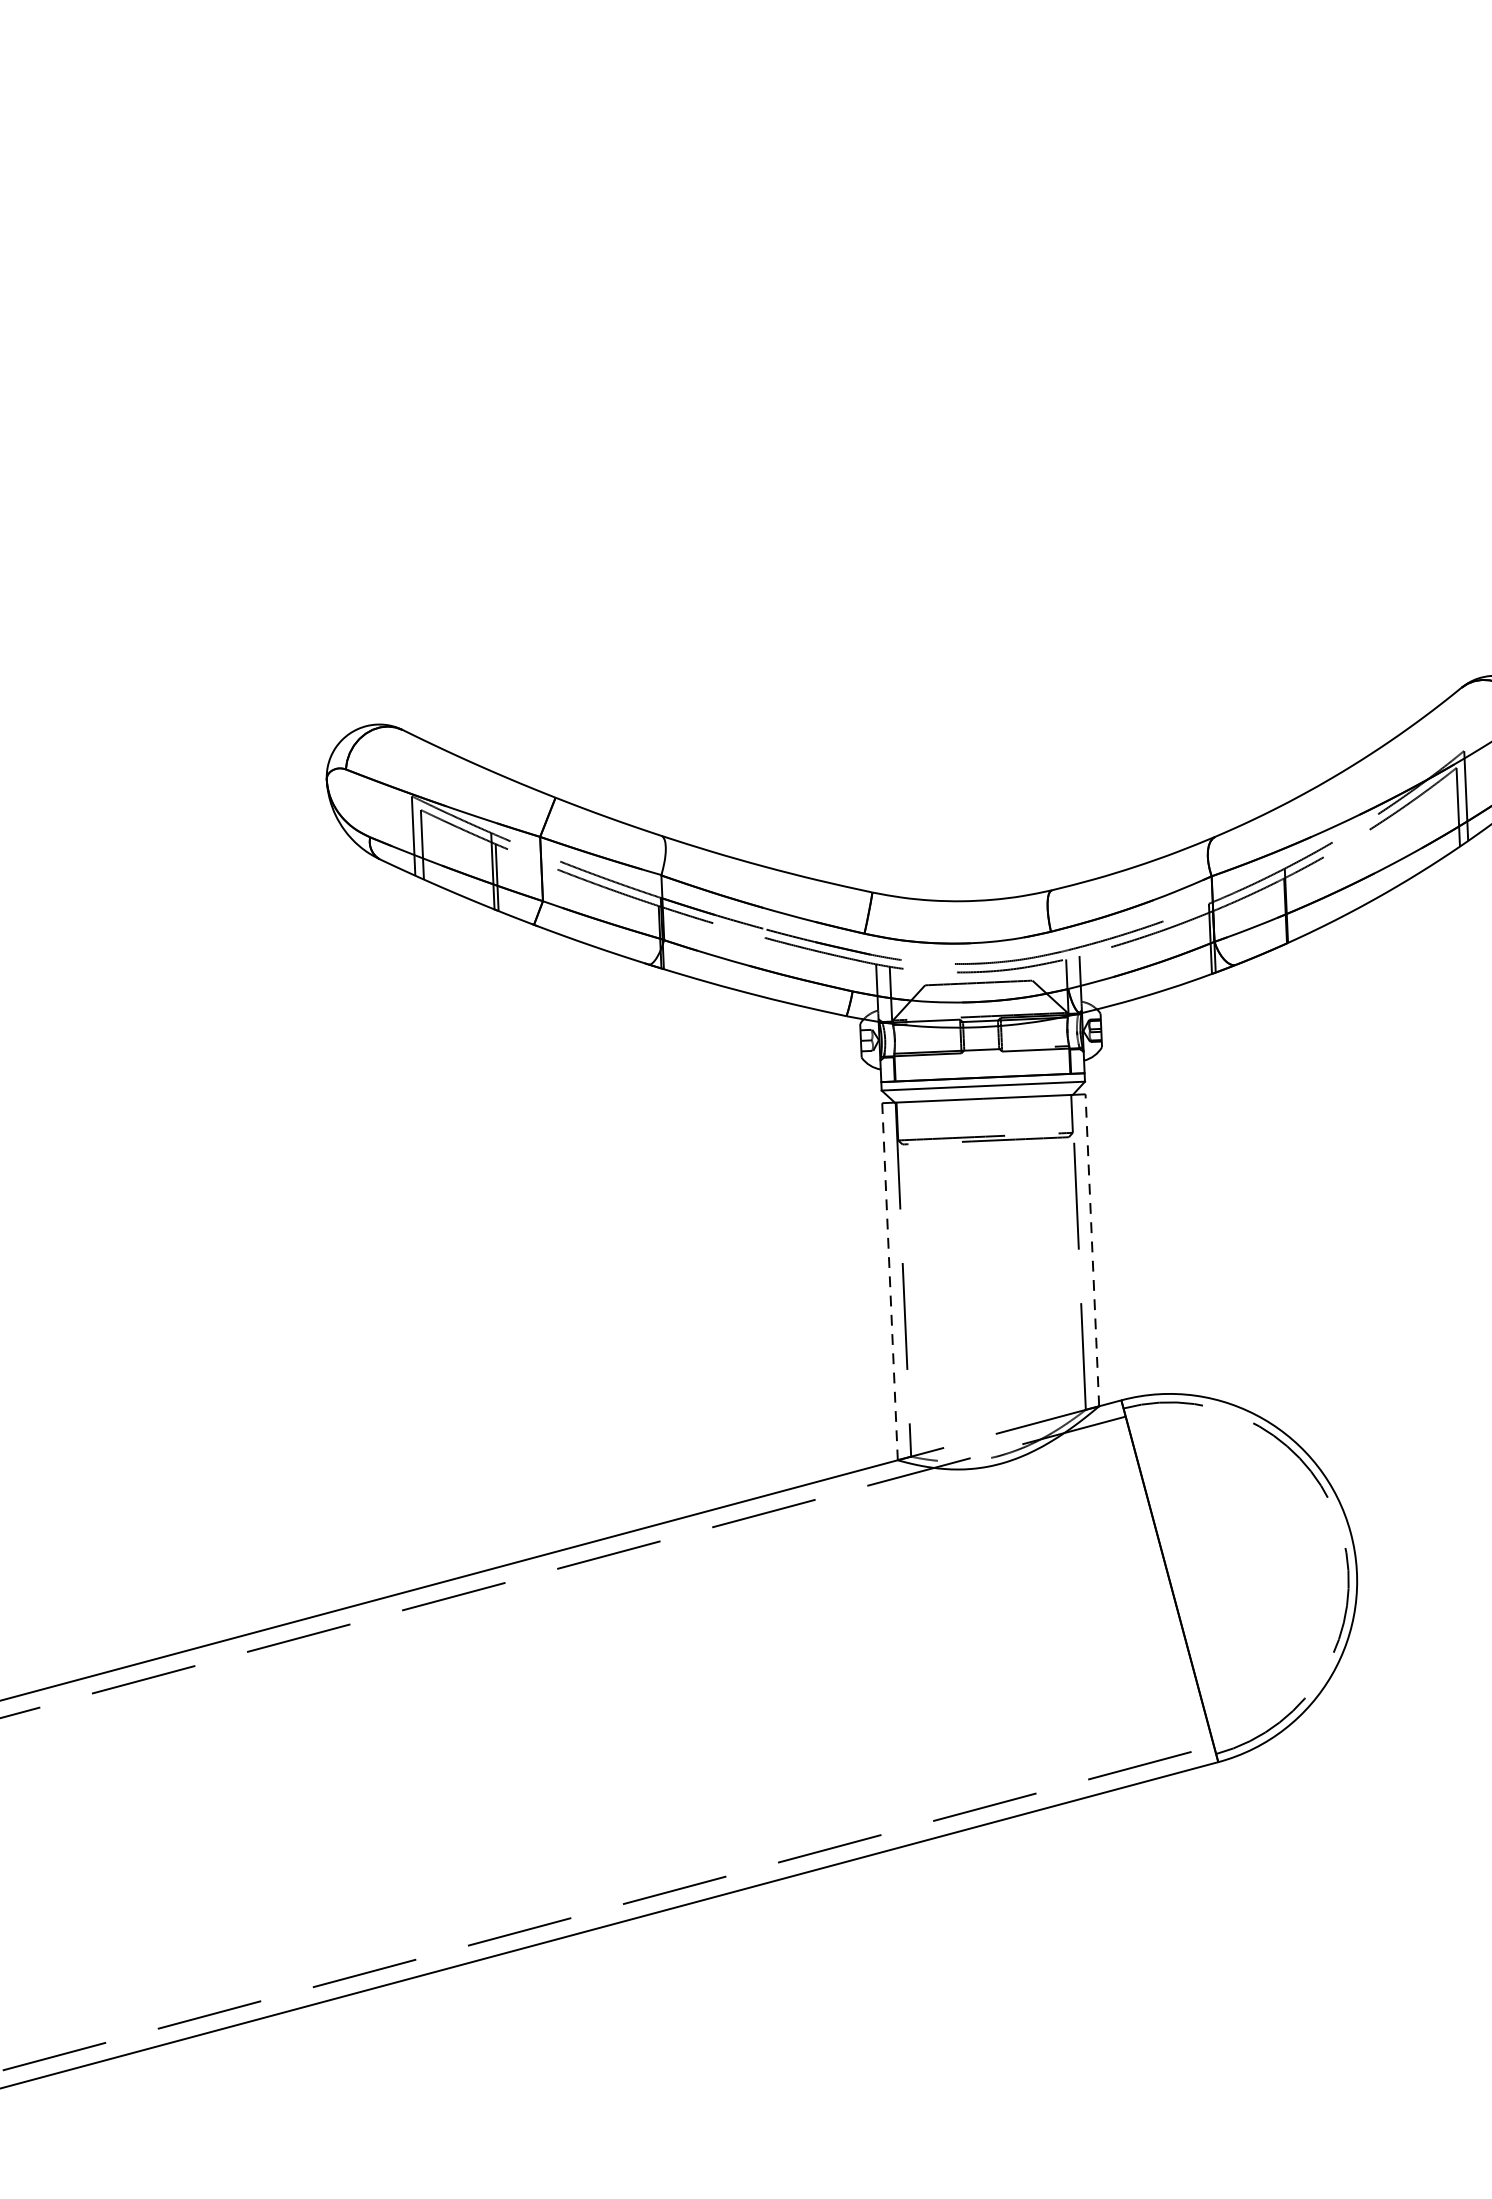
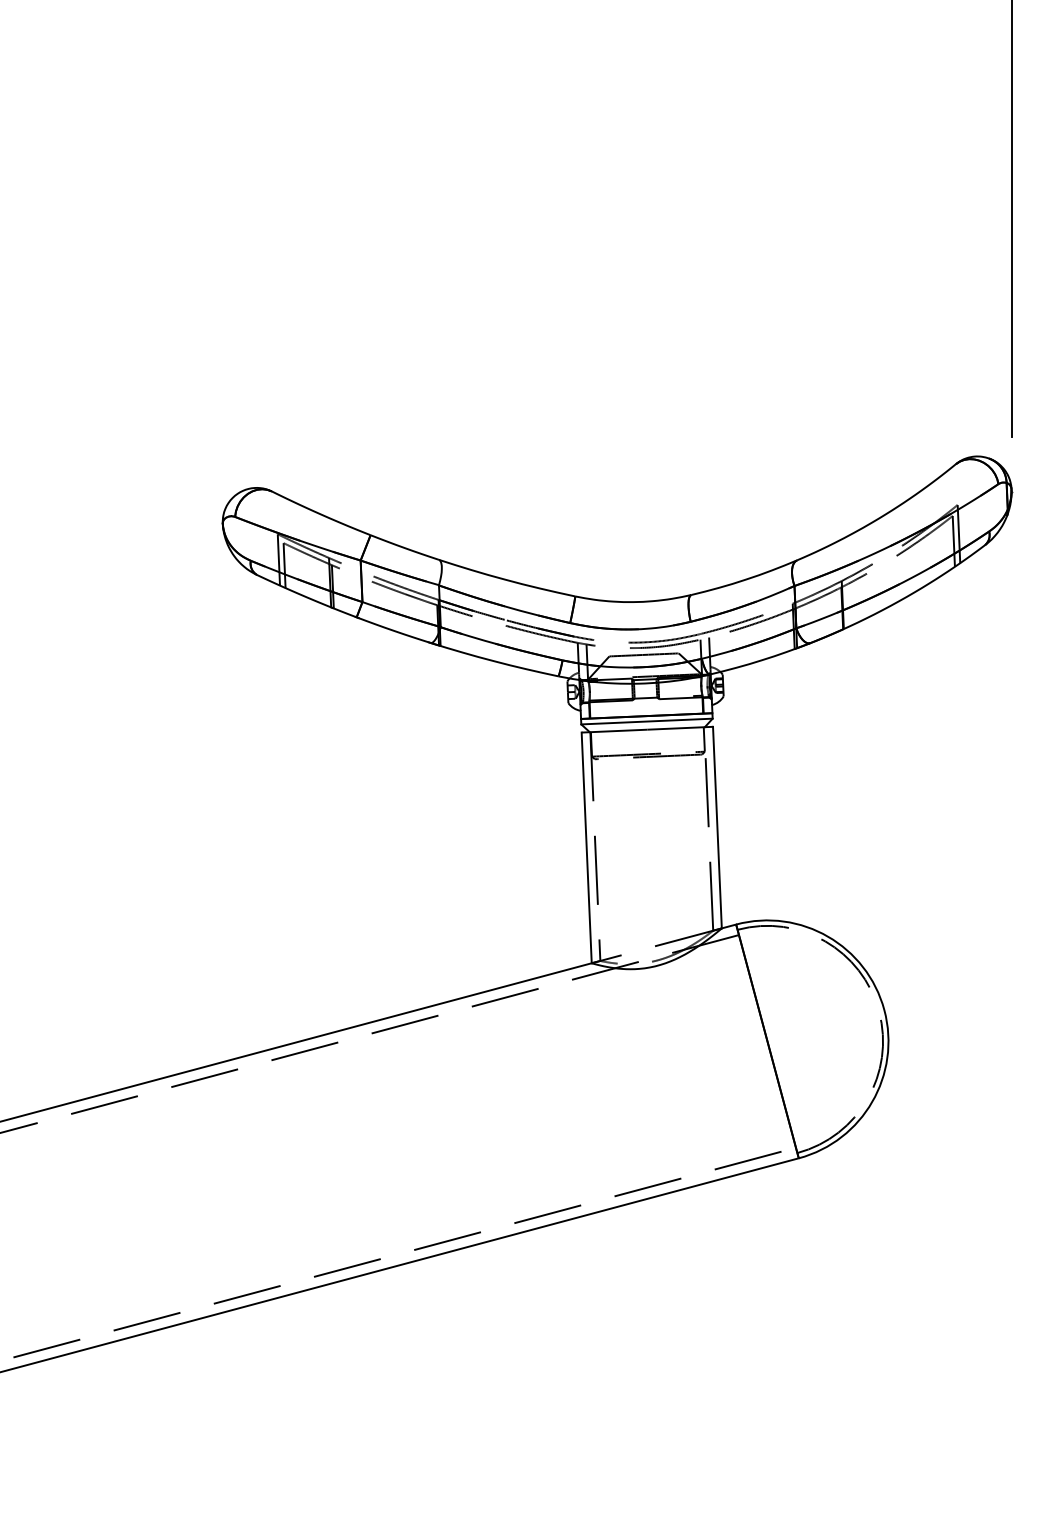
line: (1092, 1250) -> (717, 827), dashed -> solid
line: (889, 1282) -> (586, 848), dashed -> solid

